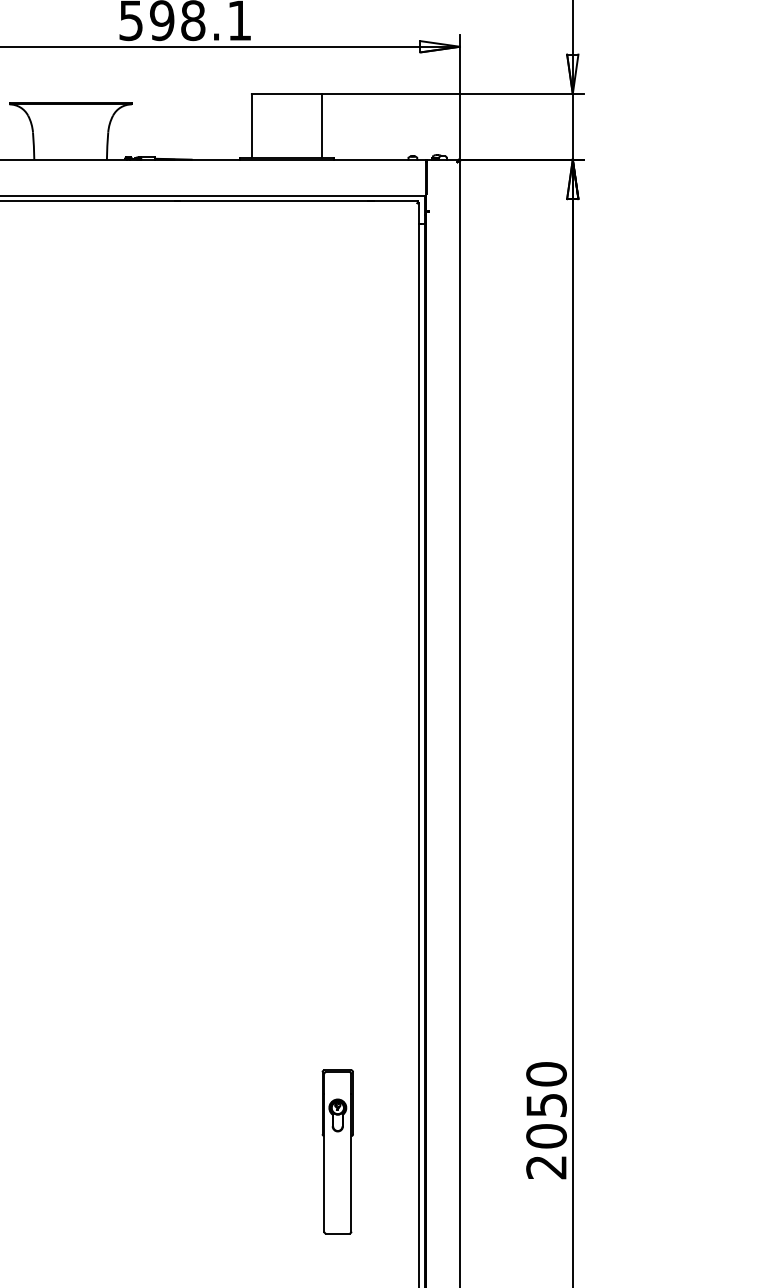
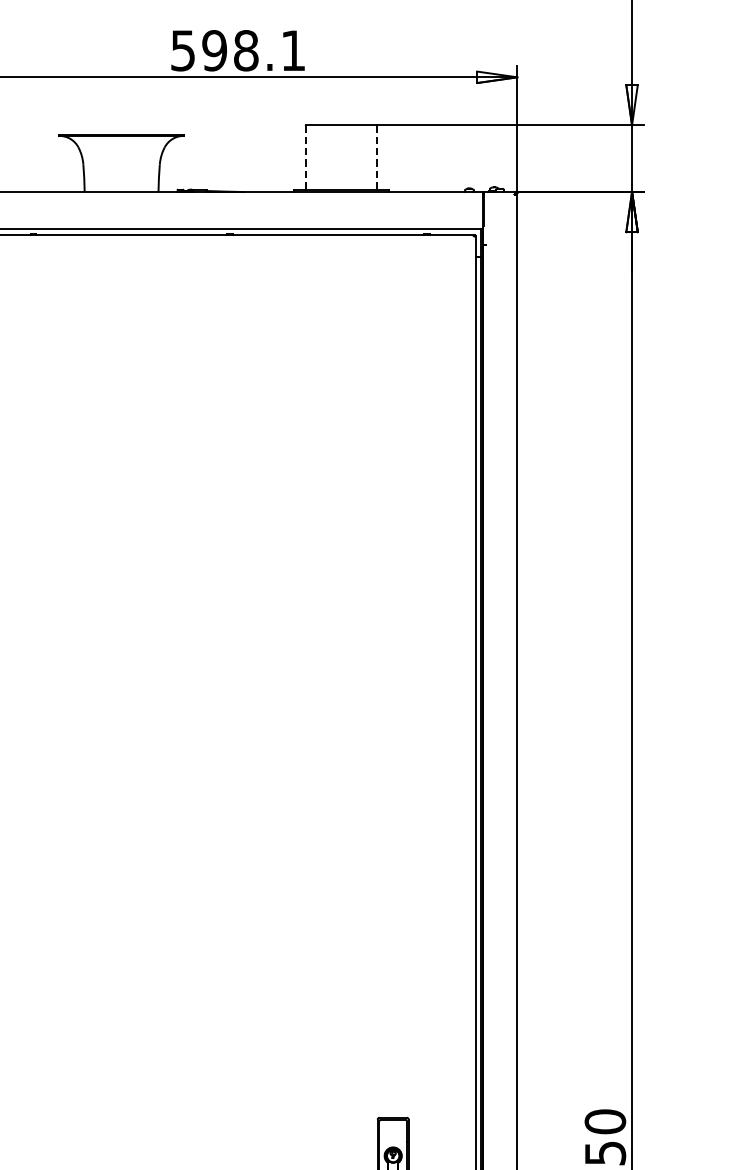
line: (251, 126) -> (305, 158), solid -> dashed
line: (322, 126) -> (377, 158), solid -> dashed

